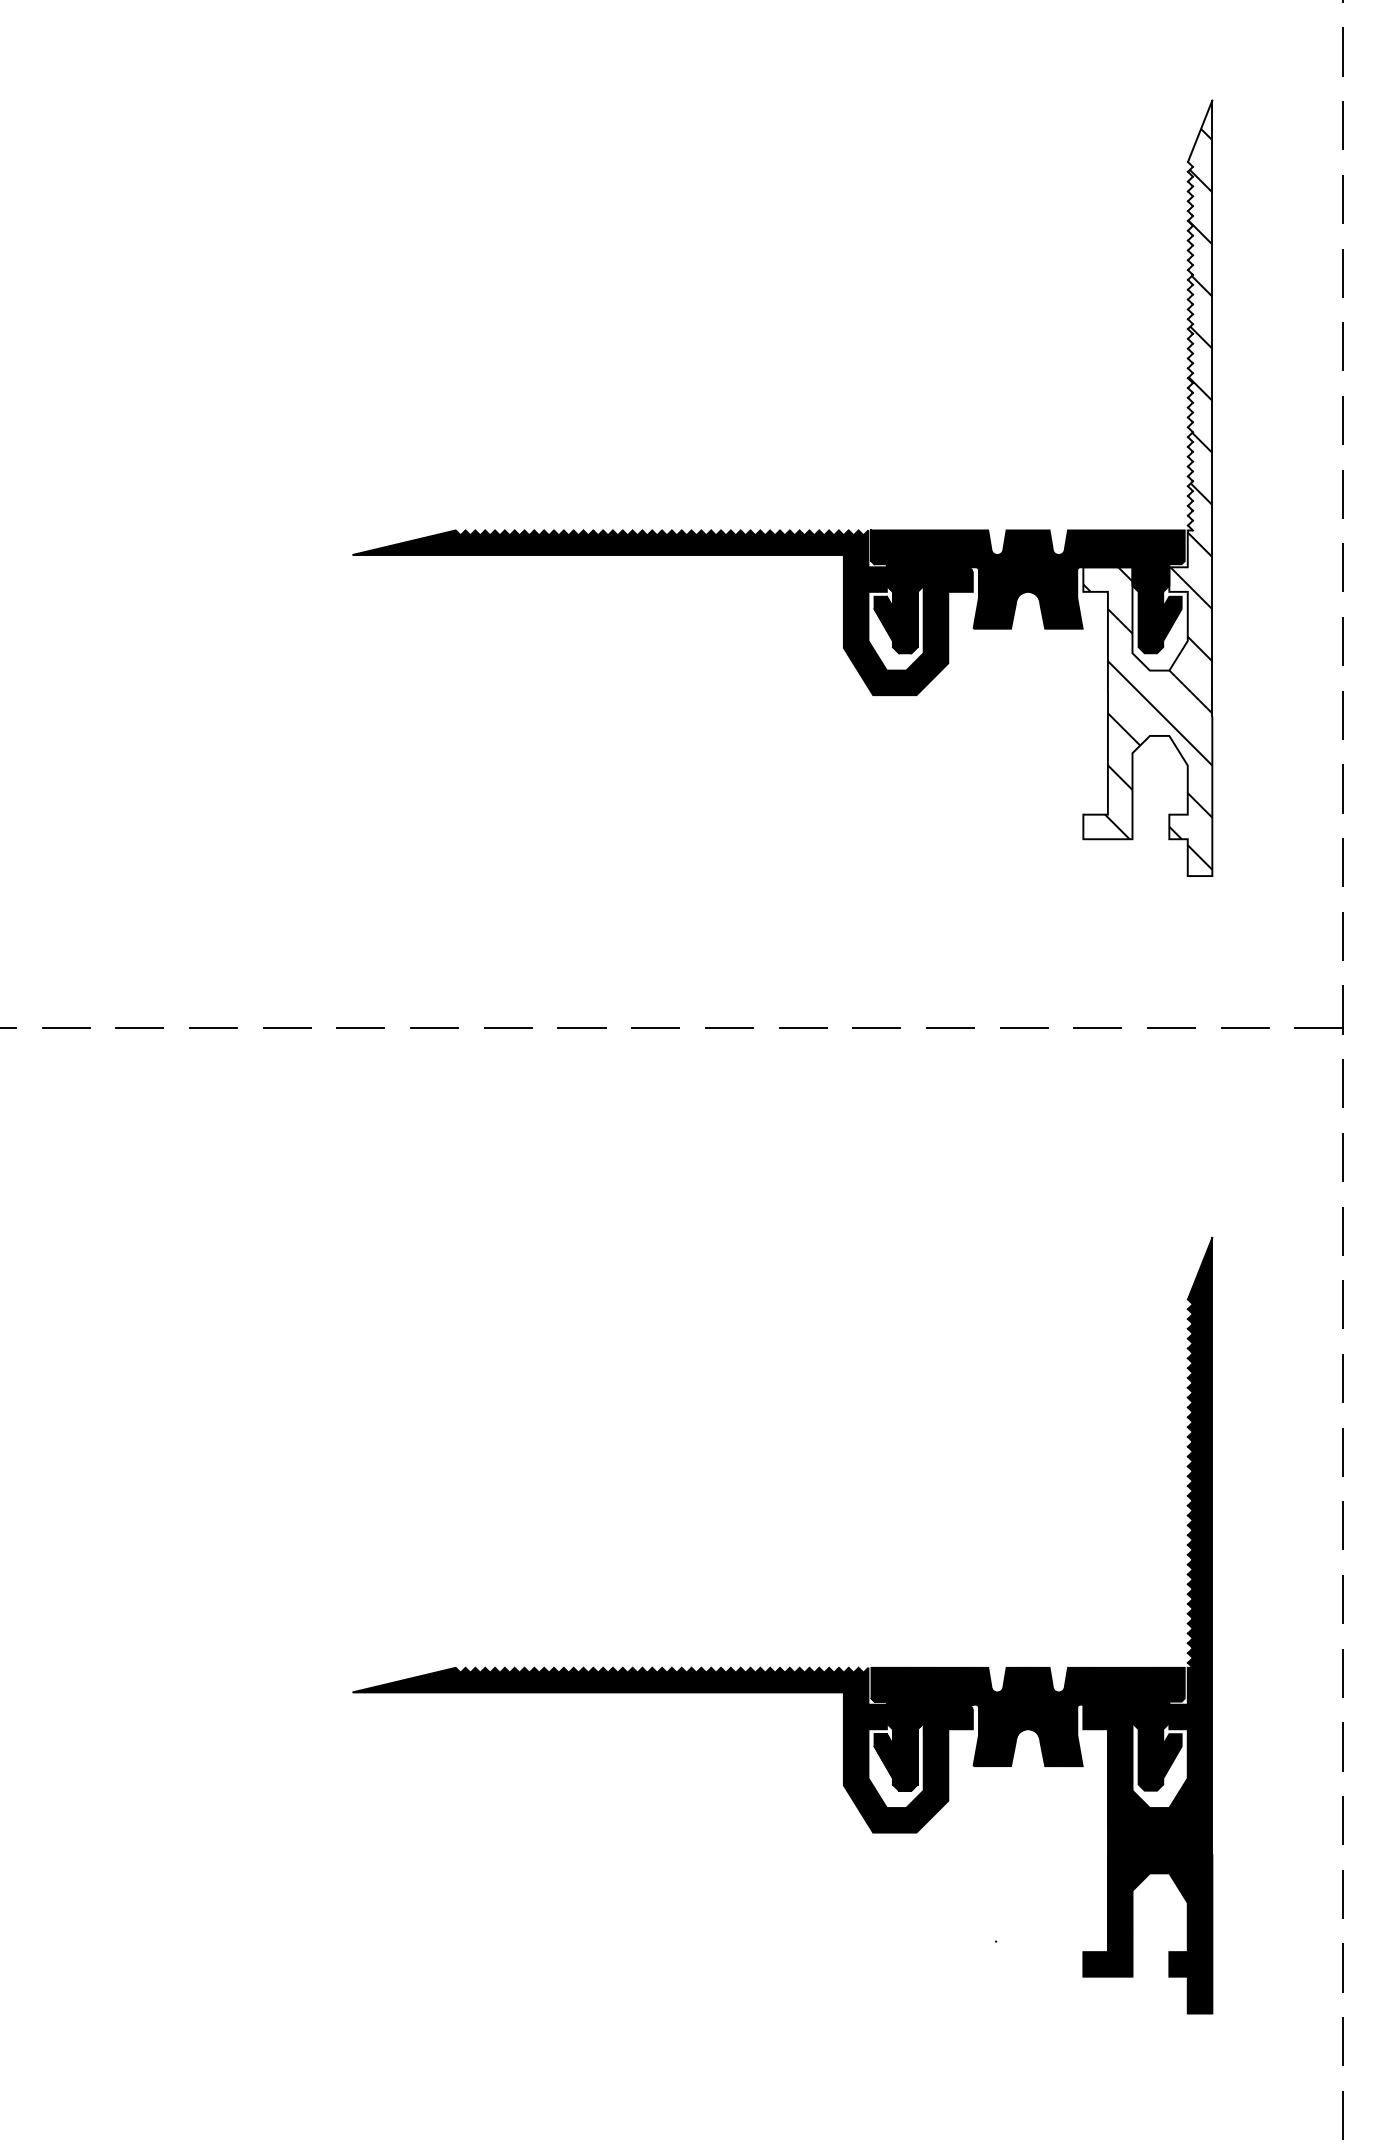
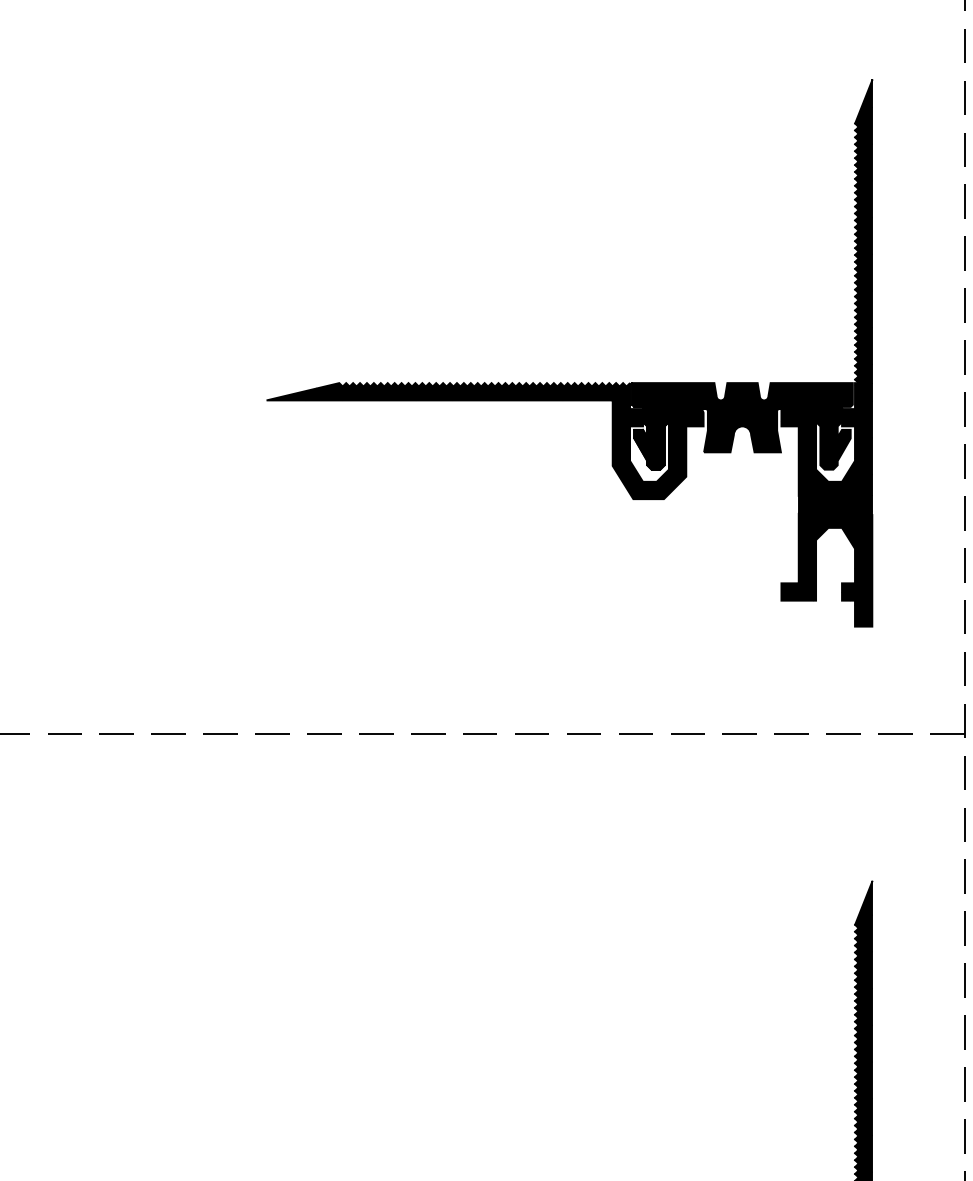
fill: (1147, 488) -> (826, 353), added

